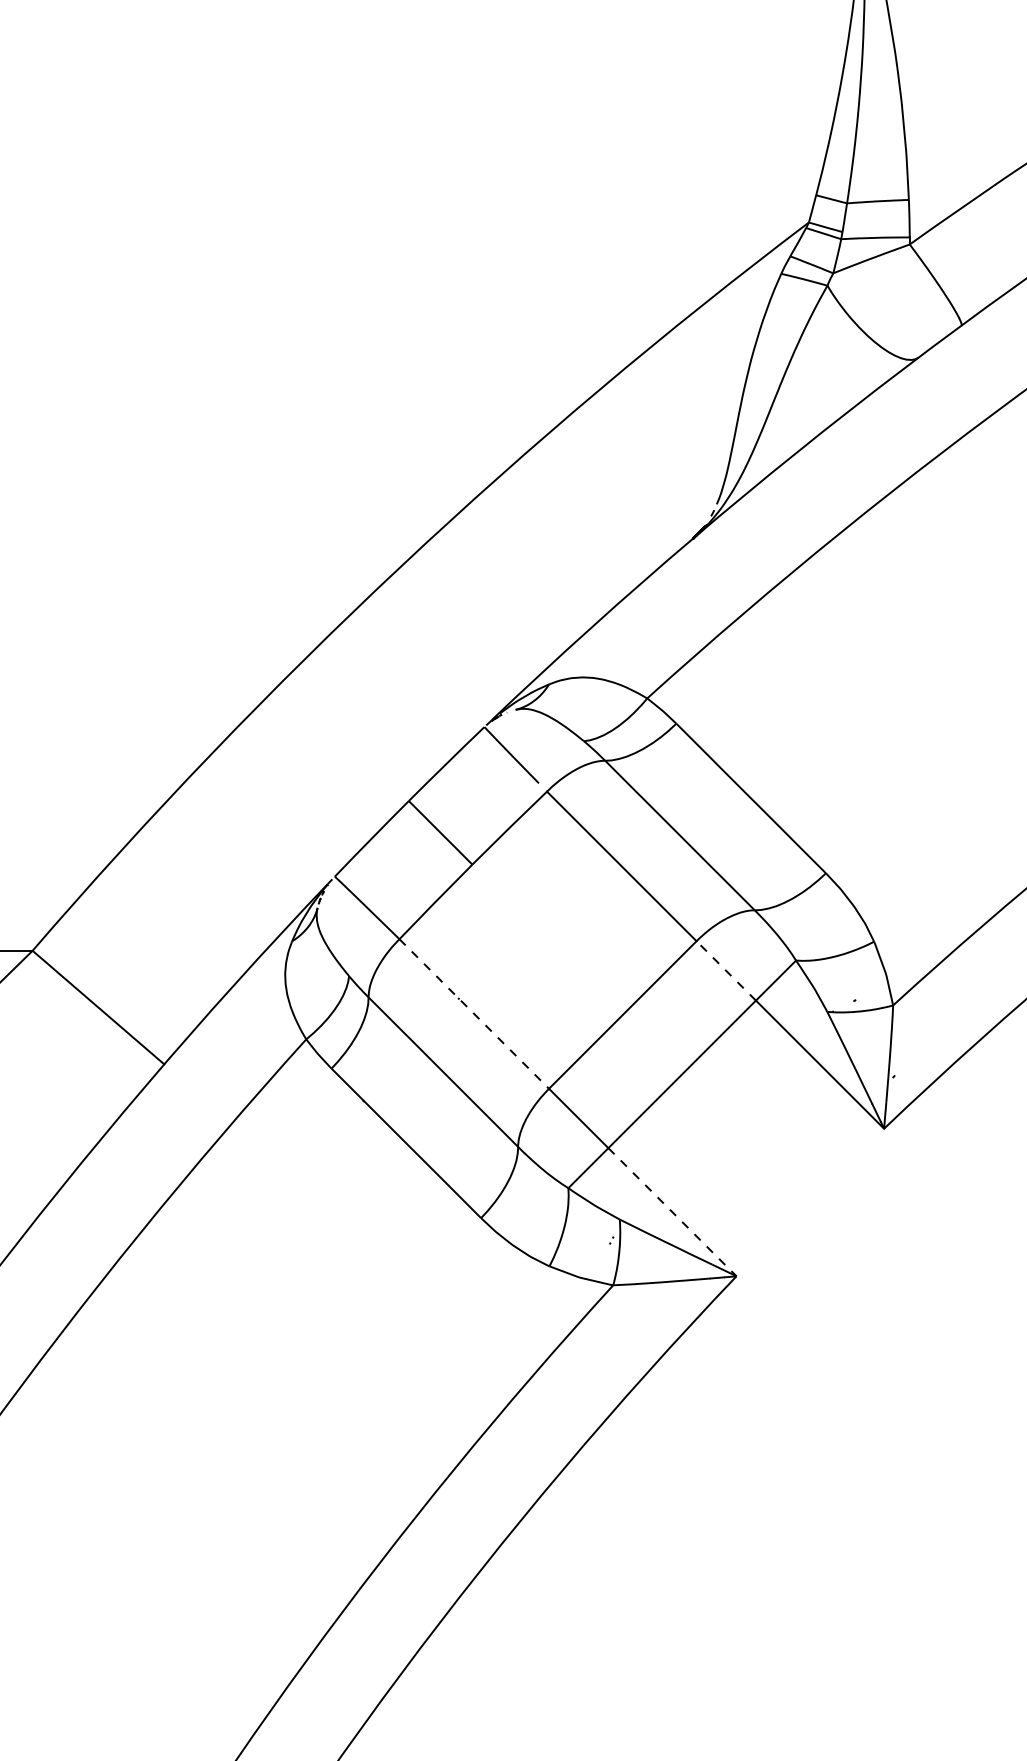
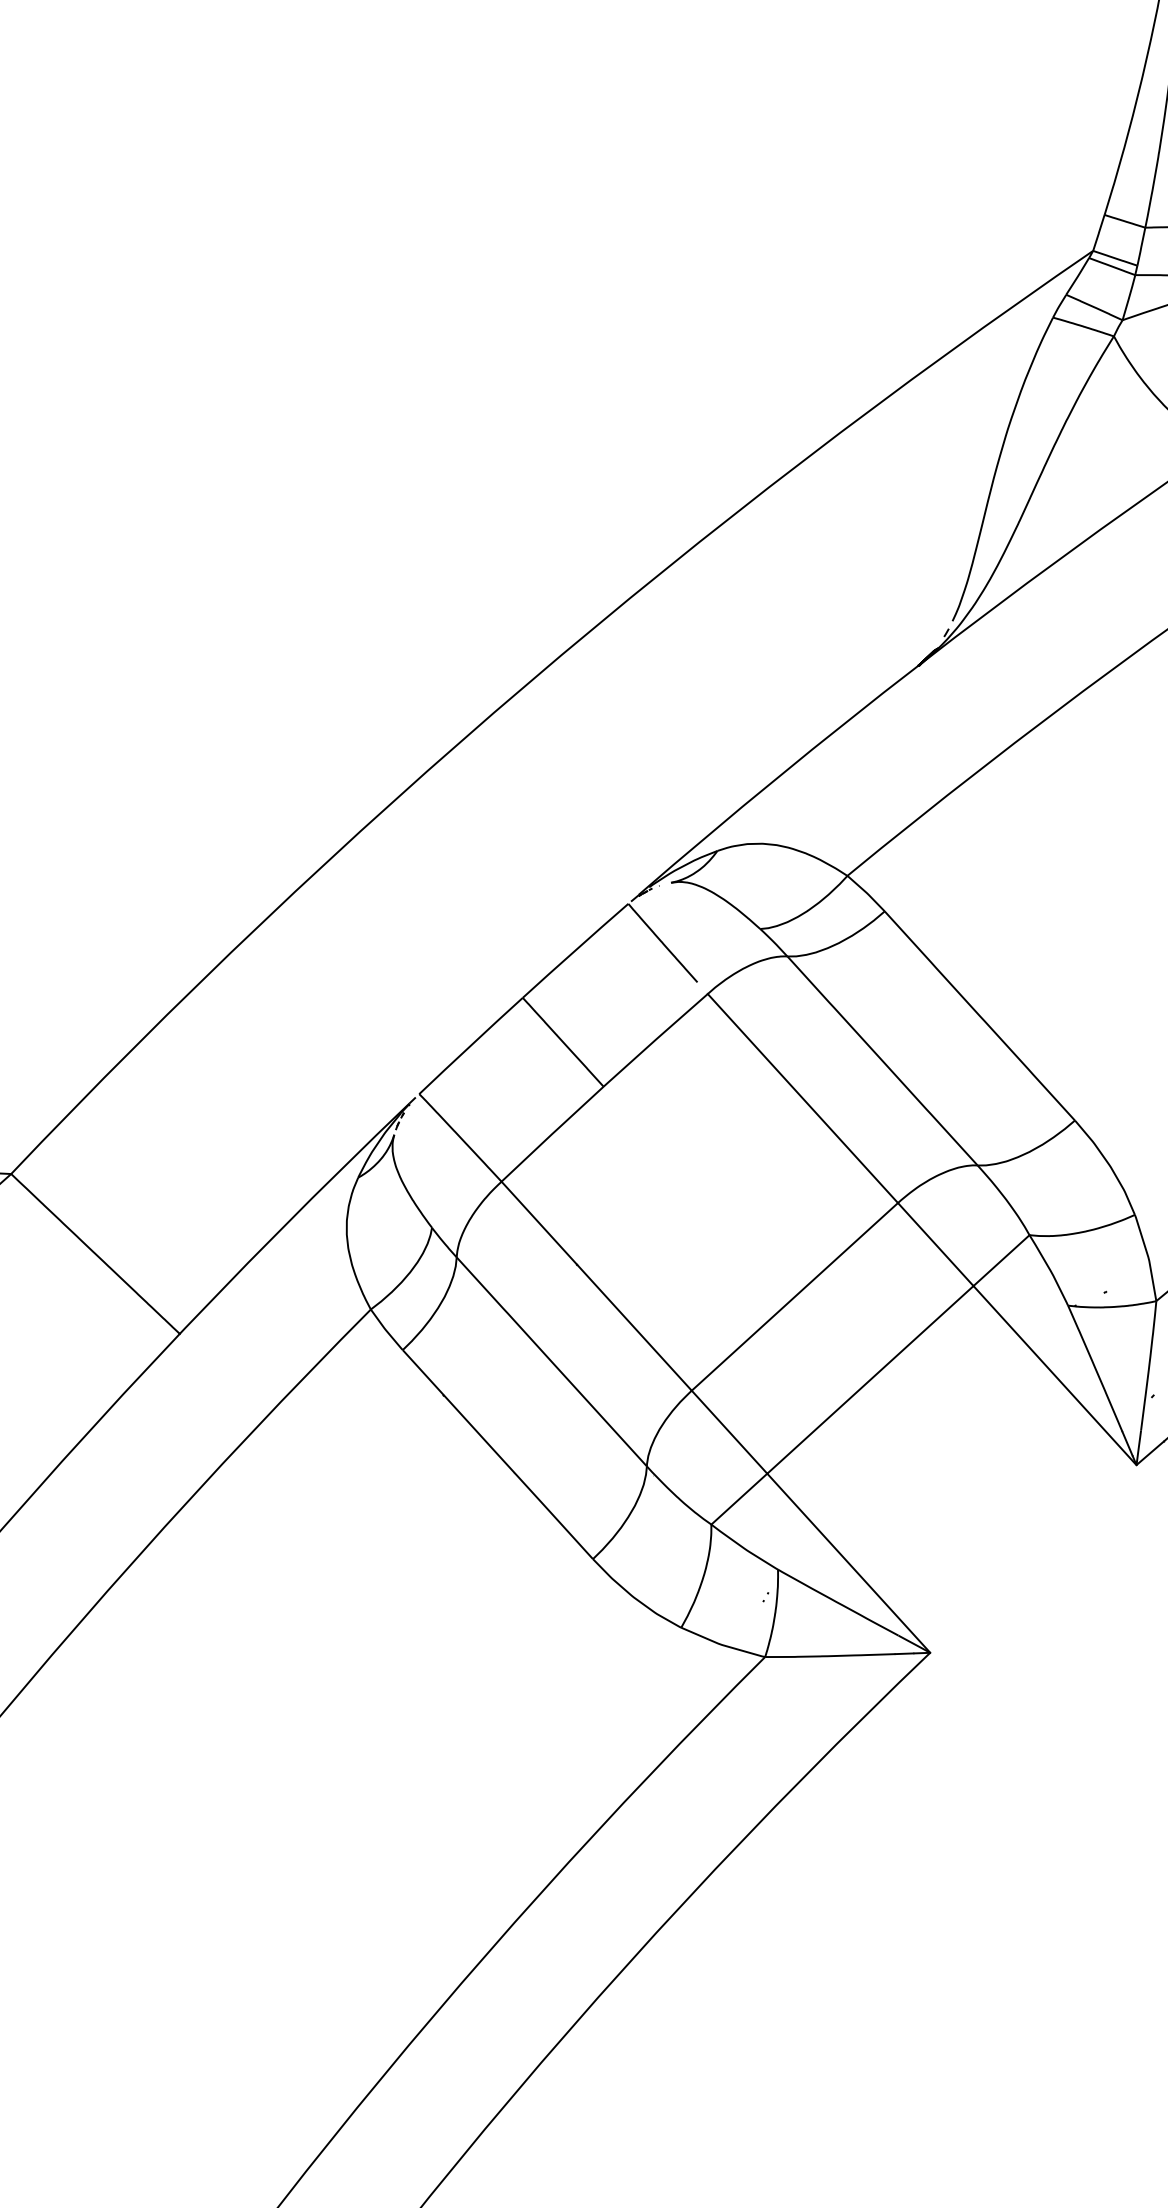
line: (726, 970) -> (936, 1244), dashed -> solid
line: (474, 1014) -> (596, 1286), dashed -> solid
line: (672, 1212) -> (848, 1563), dashed -> solid

